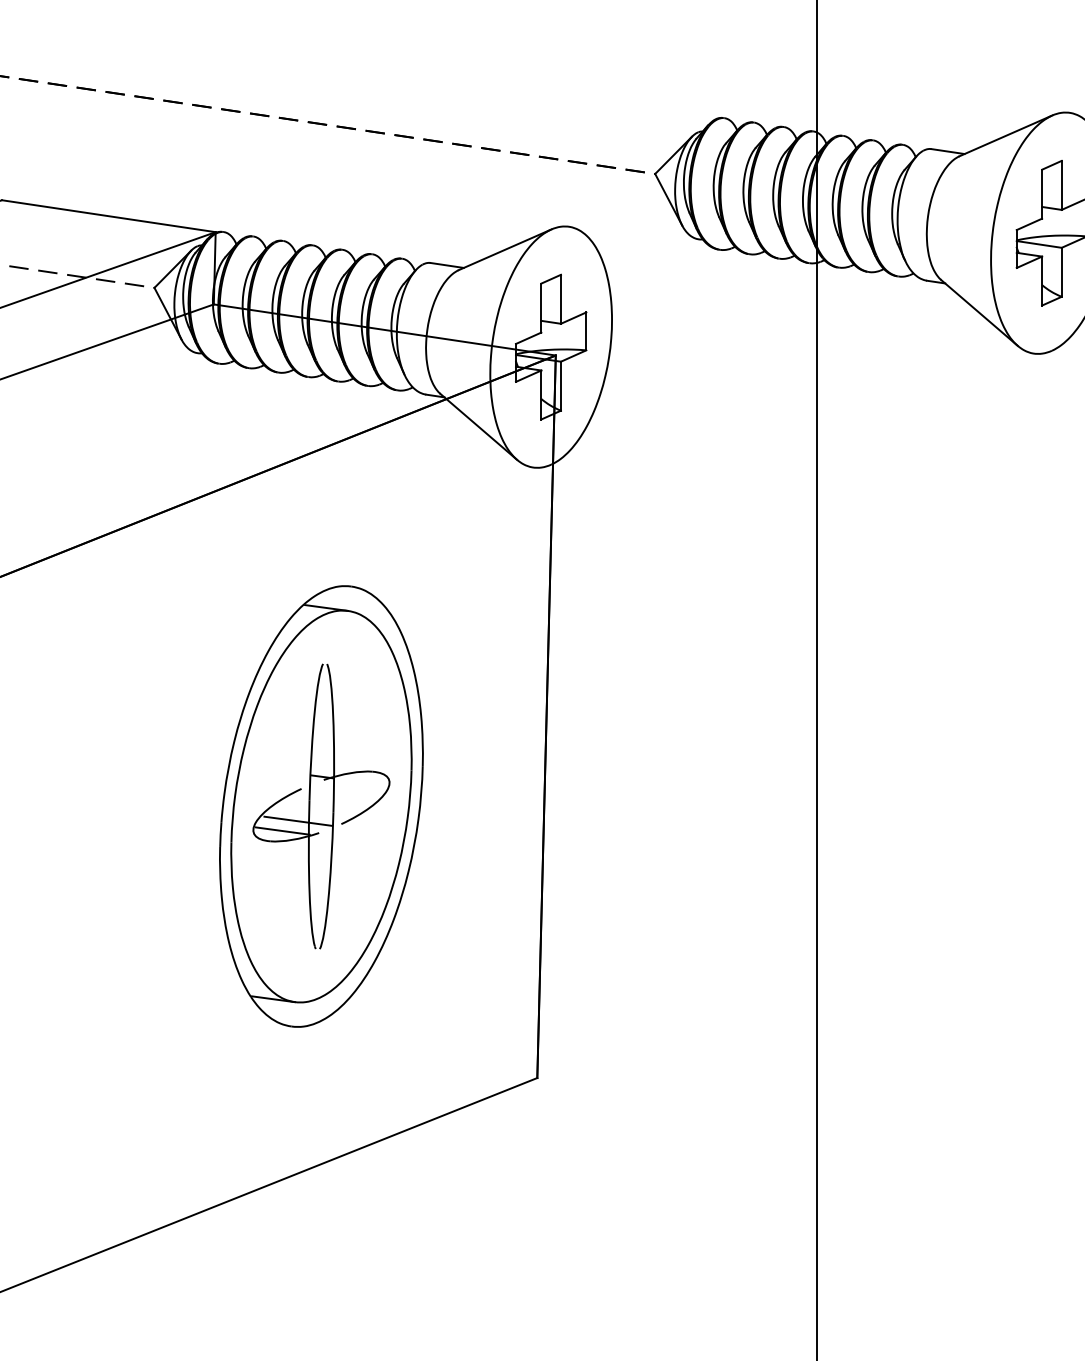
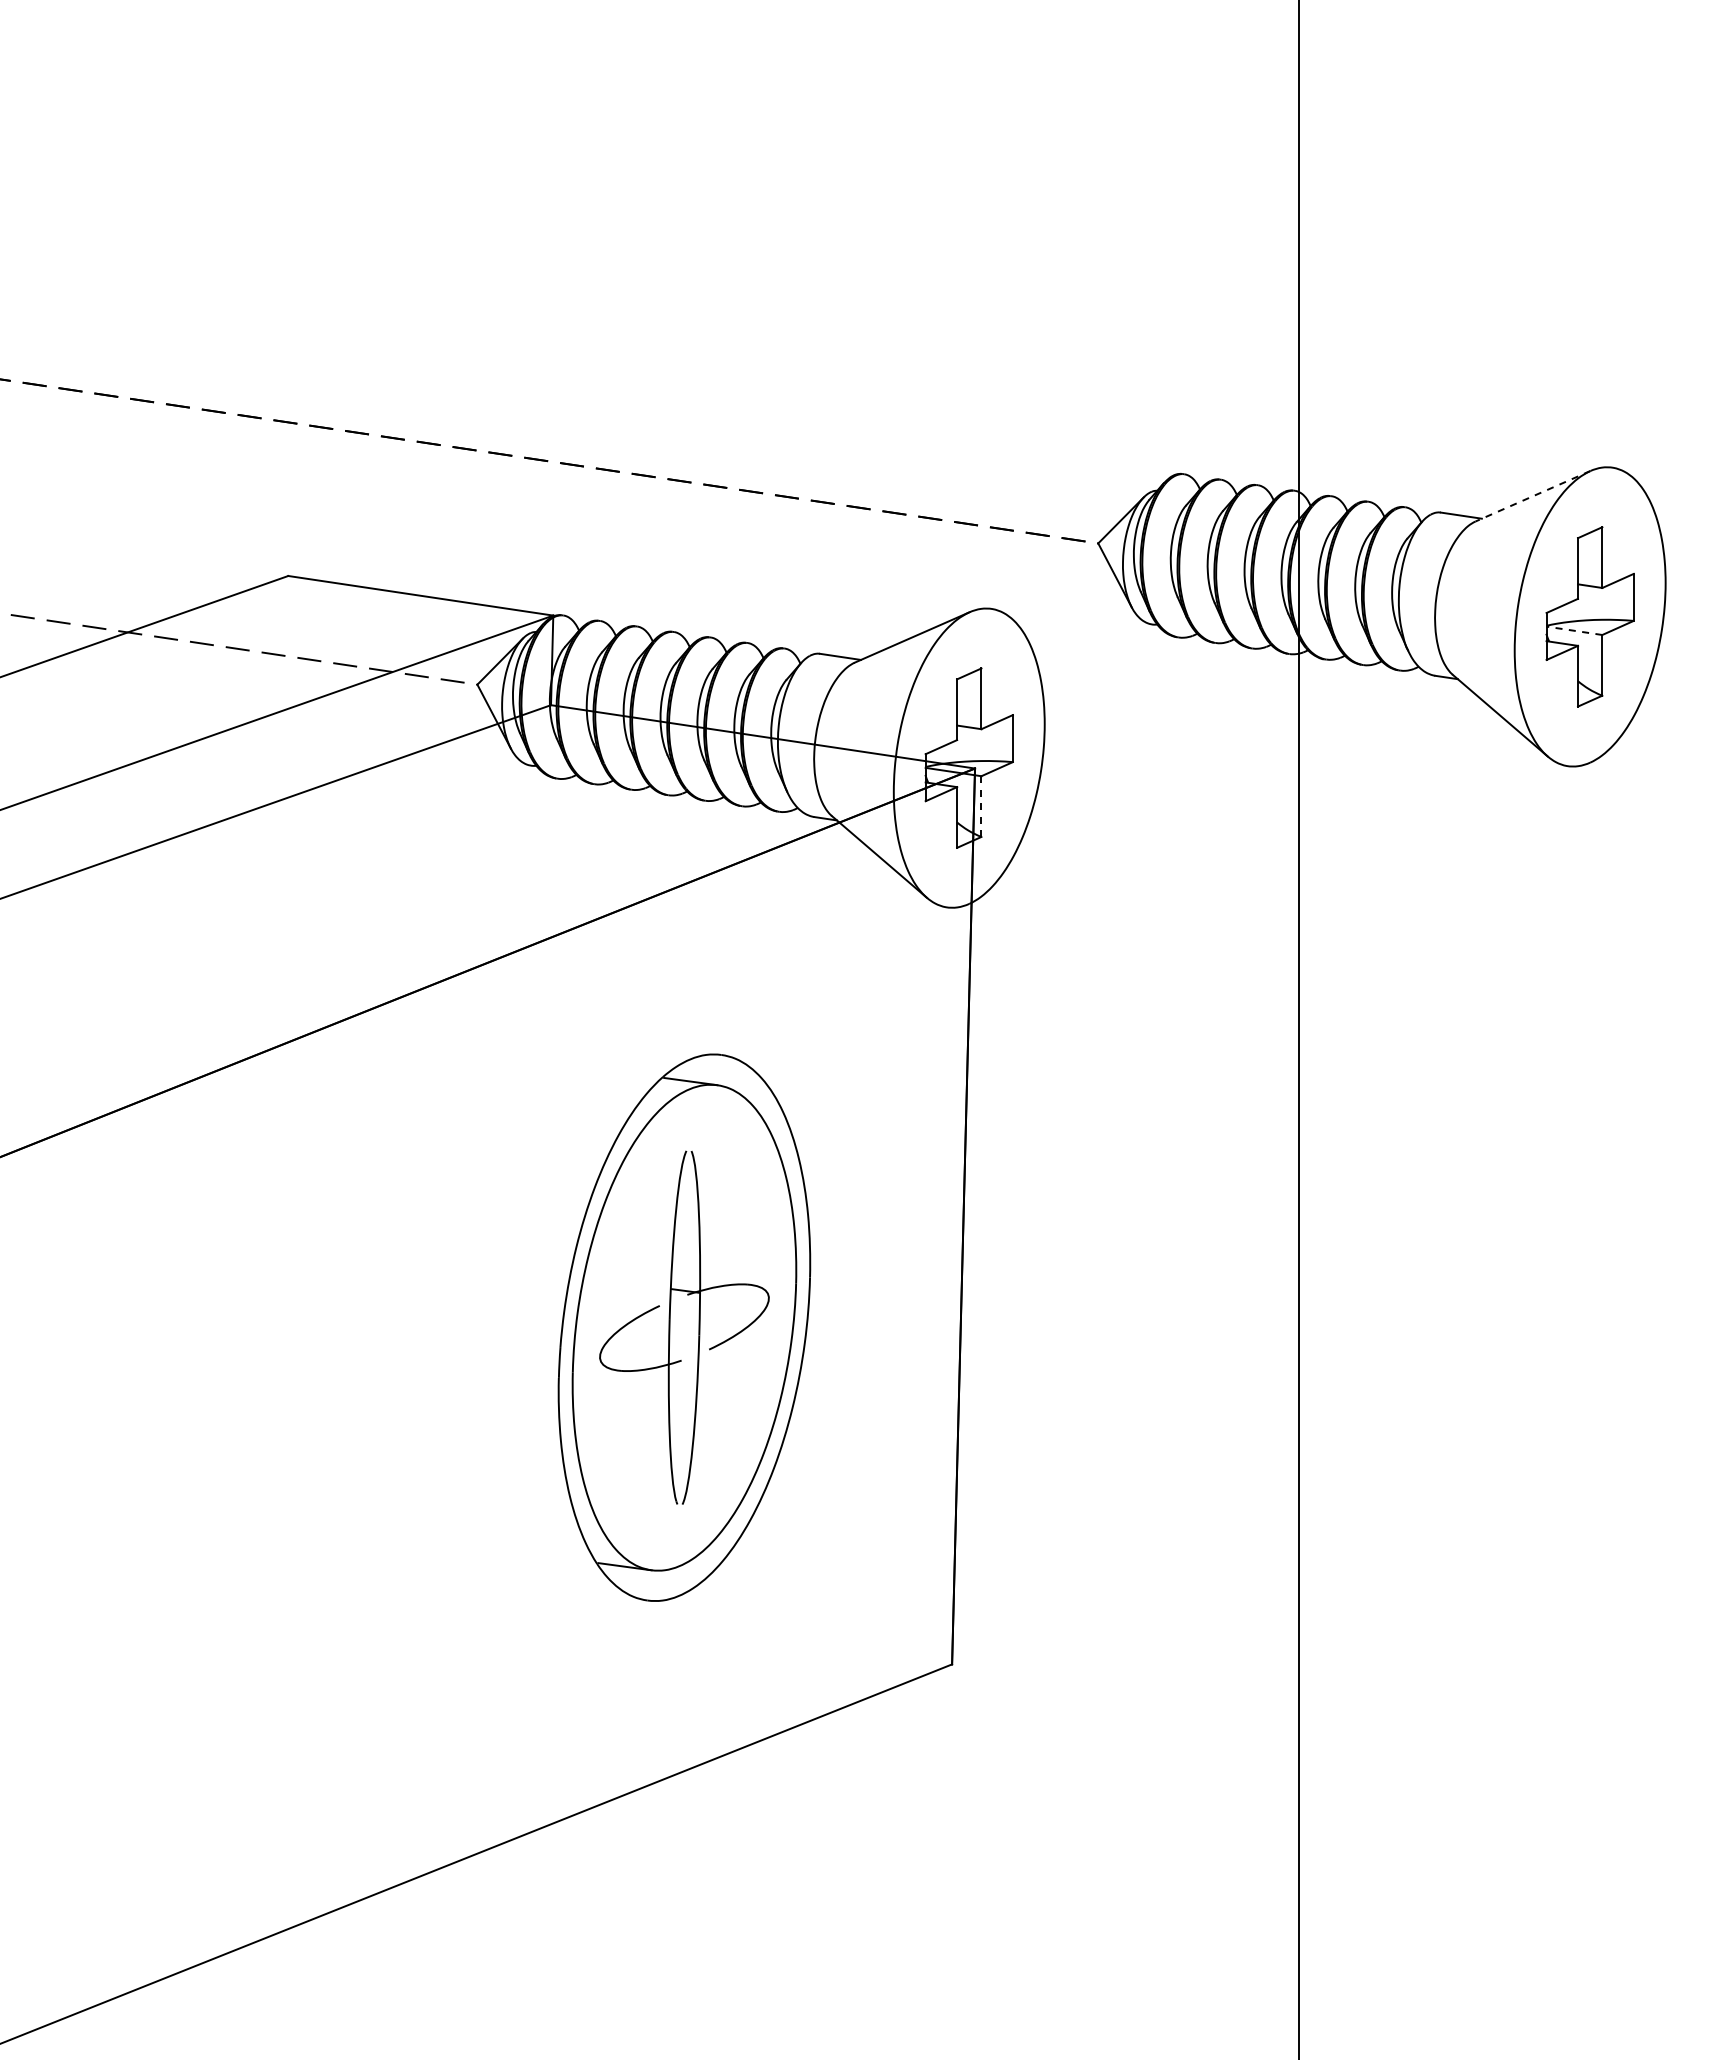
line: (1006, 136) -> (1533, 496), solid -> dashed
line: (1038, 244) -> (1573, 630), solid -> dashed
line: (561, 386) -> (981, 807), solid -> dashed
line: (298, 820) -> (655, 1345), removed
line: (282, 830) -> (636, 1357), removed

